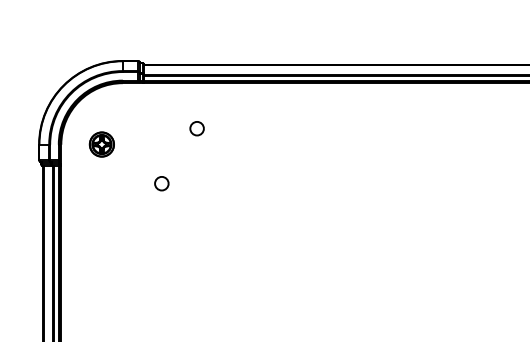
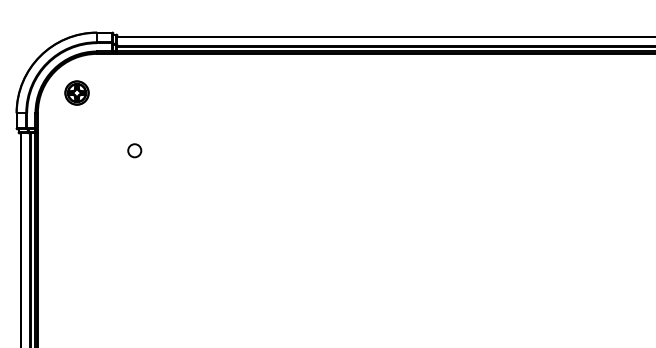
circle: (196, 128) -> (168, 97), removed
part: (101, 143) -> (76, 92), moved

